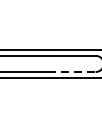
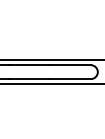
line: (72, 72) -> (70, 79), dashed -> solid

